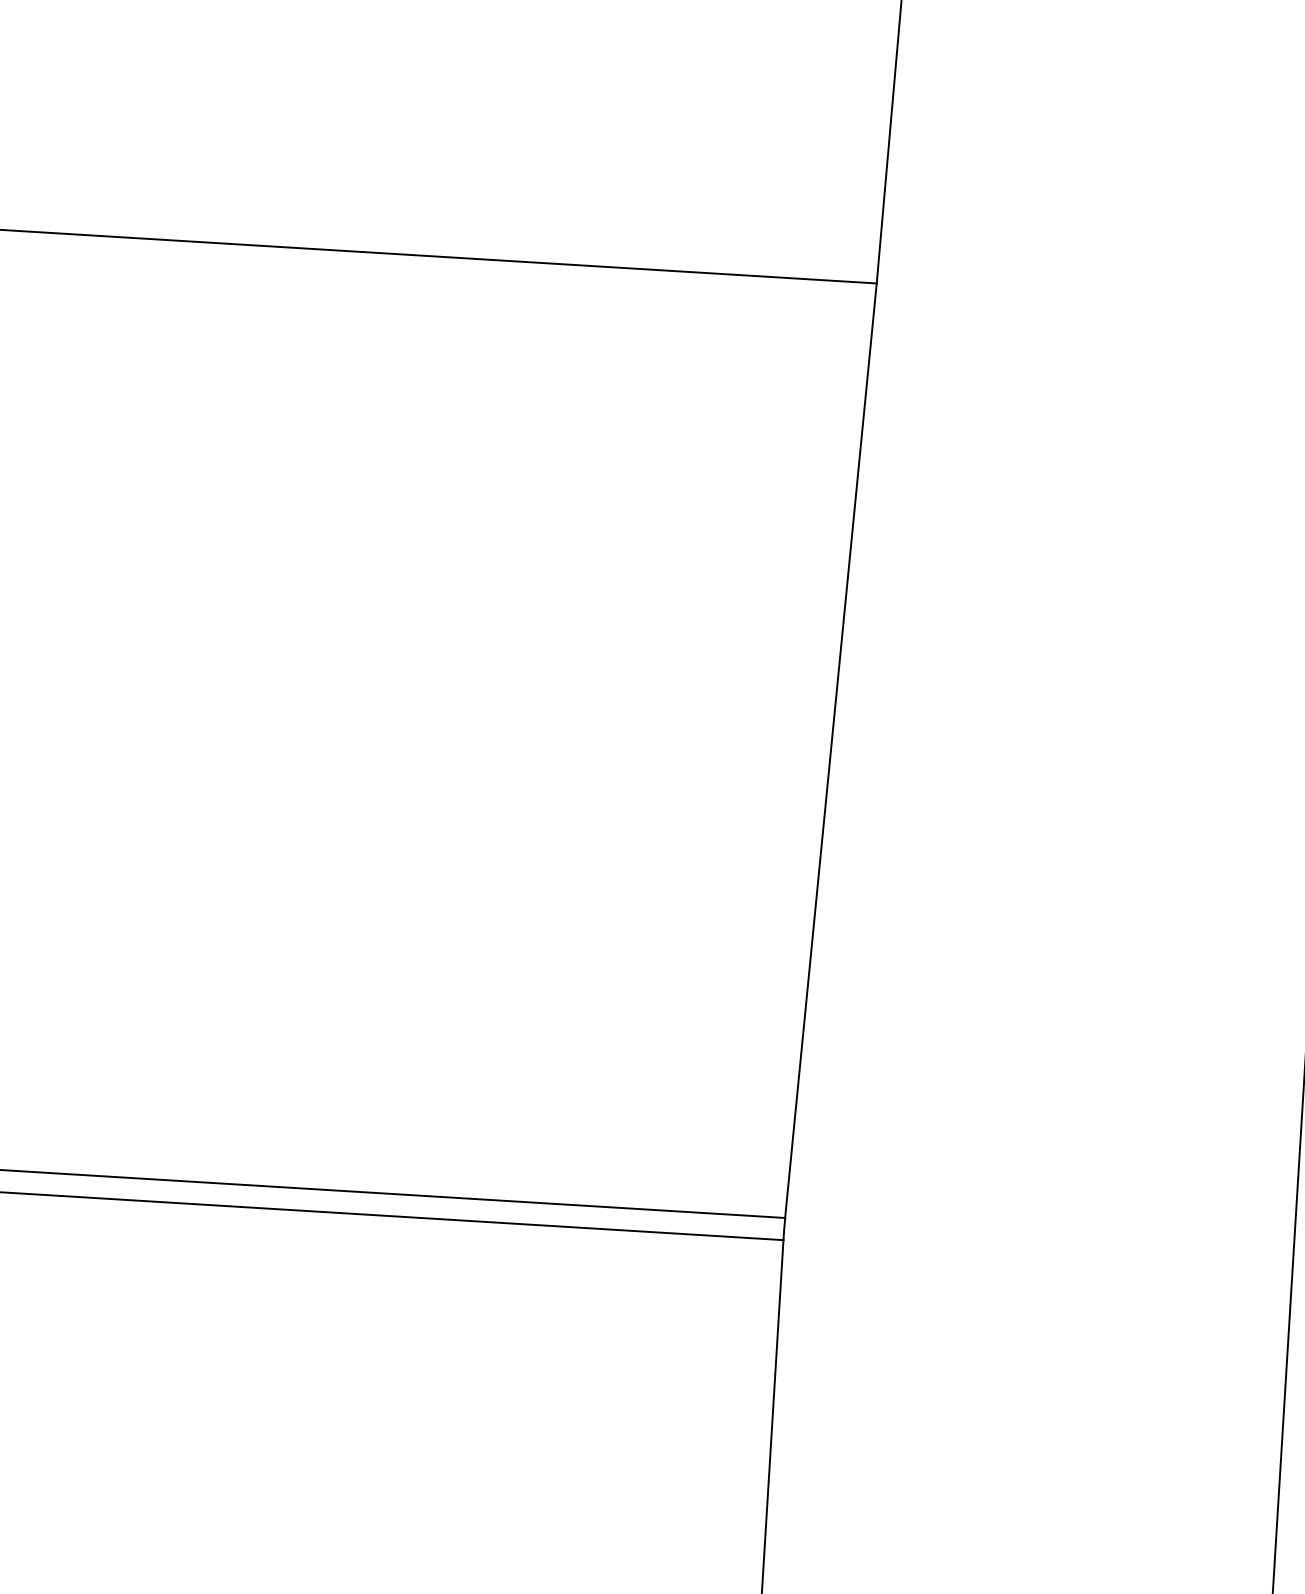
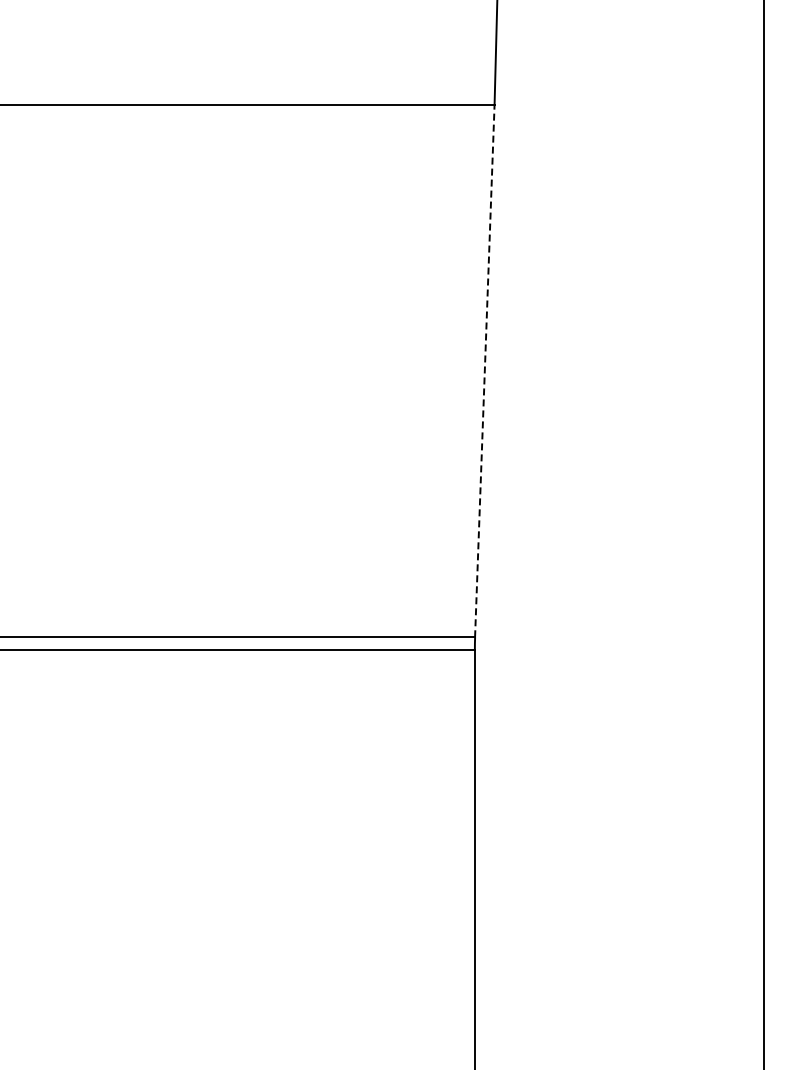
line: (830, 750) -> (484, 370), solid -> dashed

